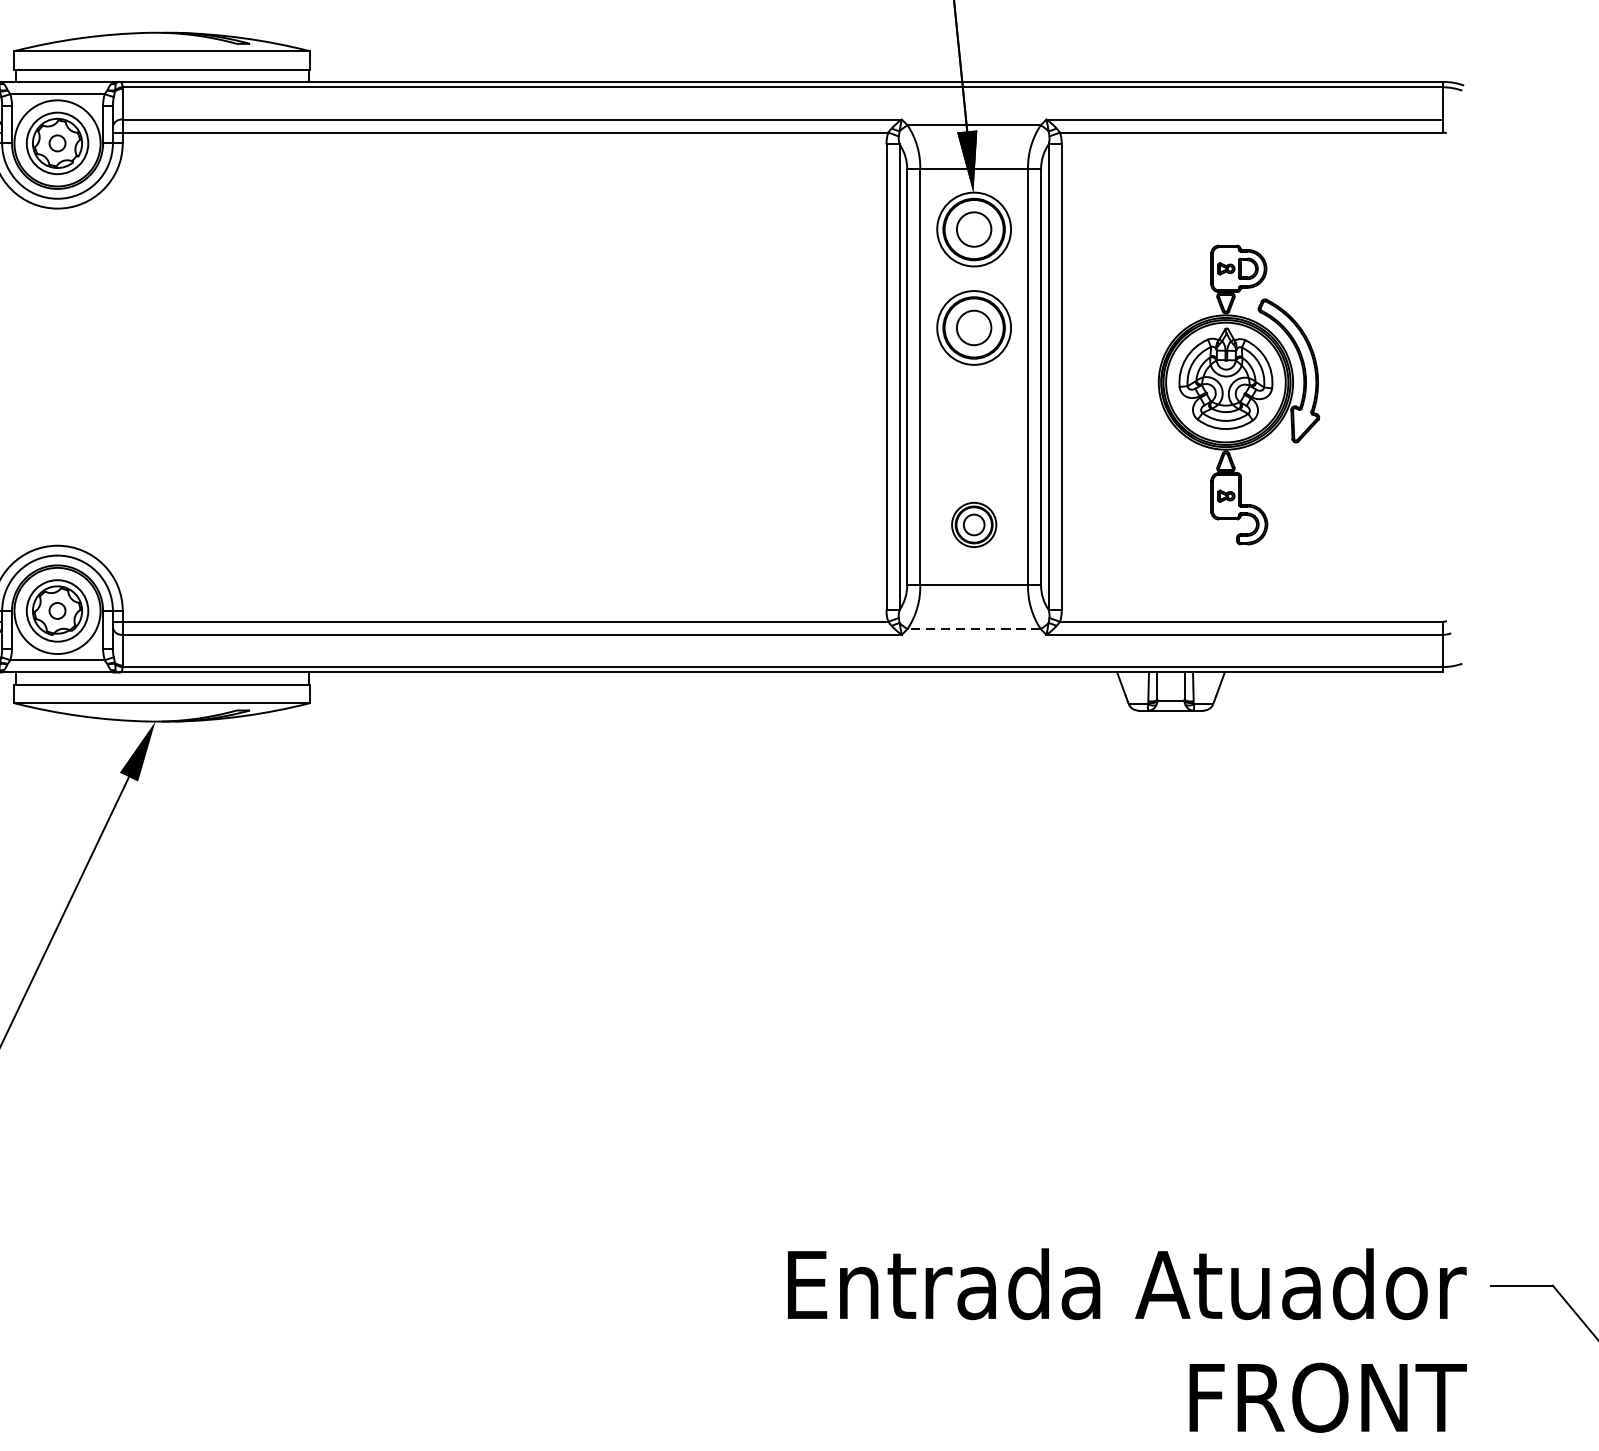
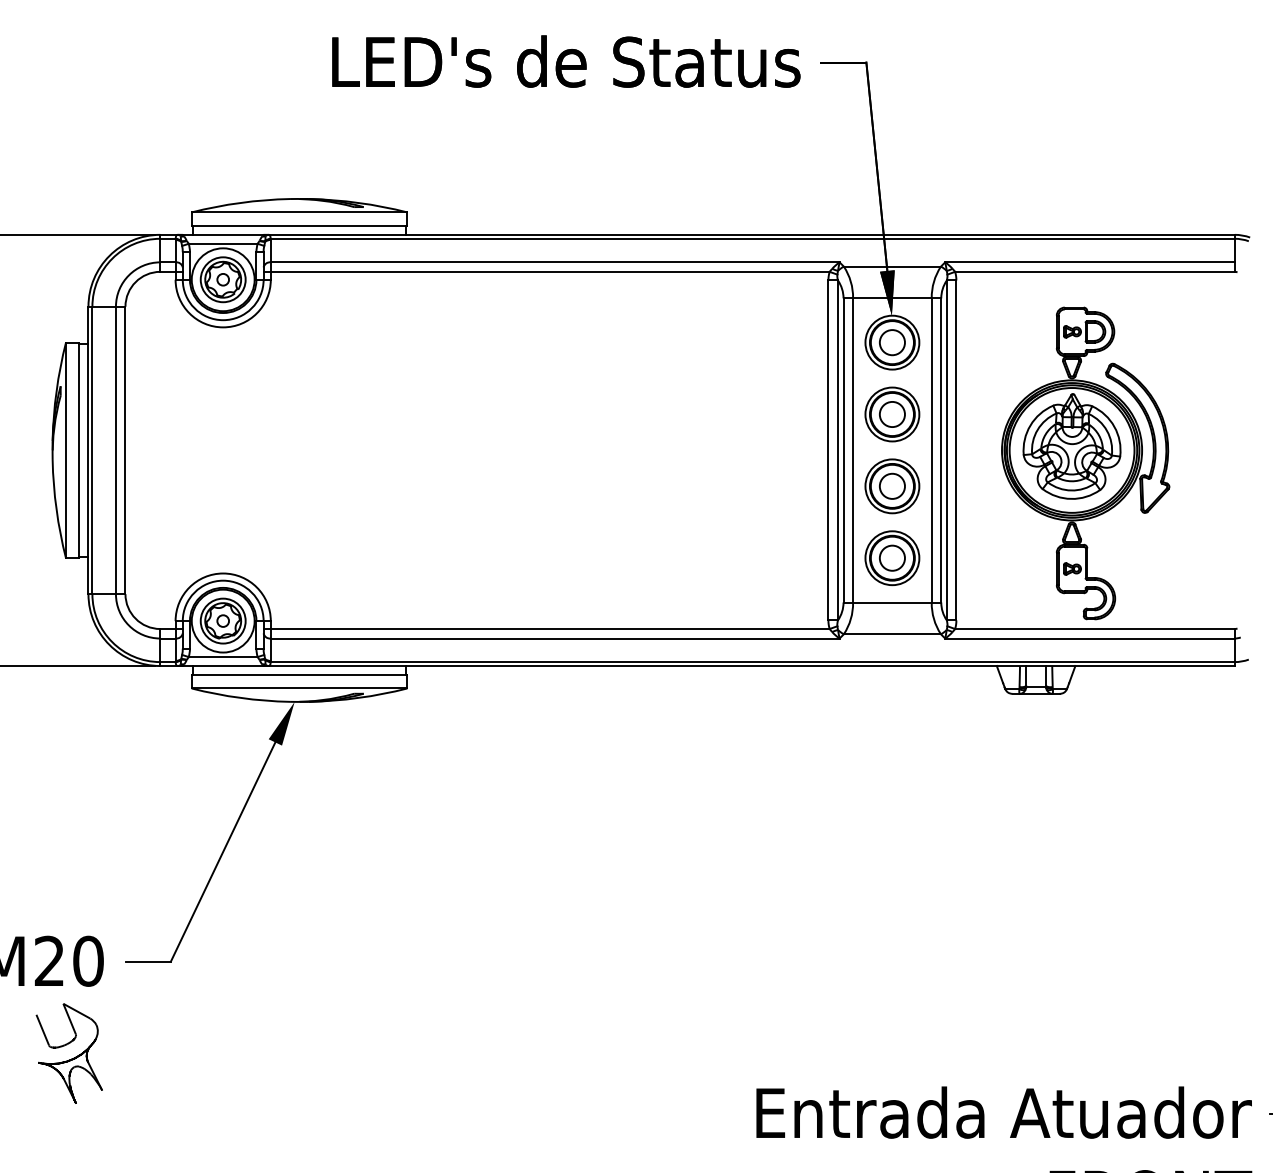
part: (1238, 395) -> (1085, 463), size x1.43
part: (974, 426) -> (892, 486), added
part: (974, 525) -> (892, 558), size x1.67
line: (974, 629) -> (892, 634), dashed -> solid

